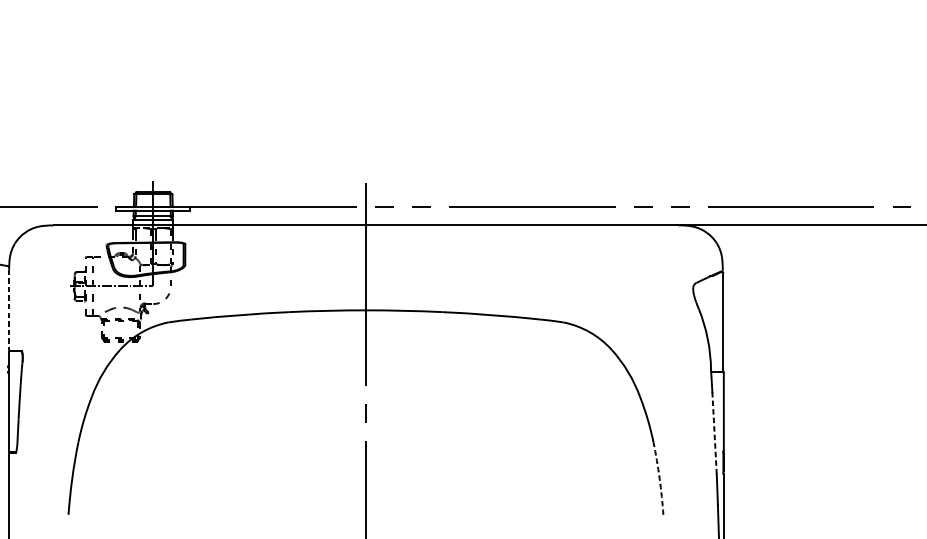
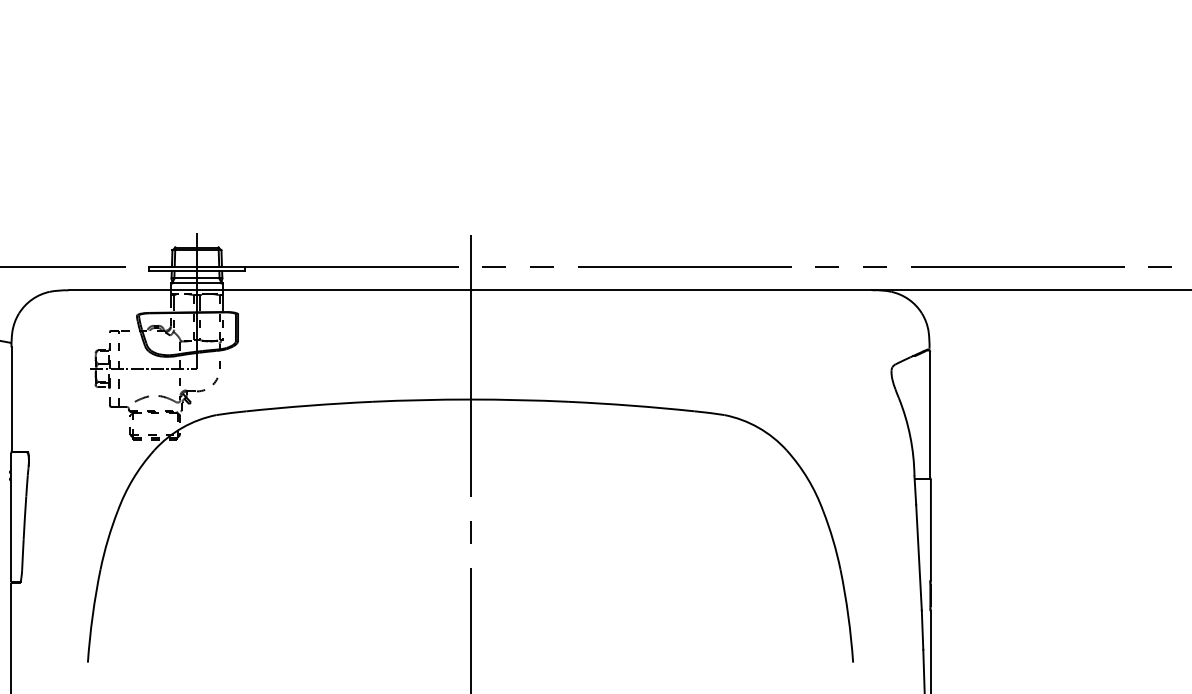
line: (9, 310) -> (11, 399), dashed -> solid
line: (714, 433) -> (919, 557), dashed -> solid
arc: (659, 478) -> (848, 615), dashed -> solid

